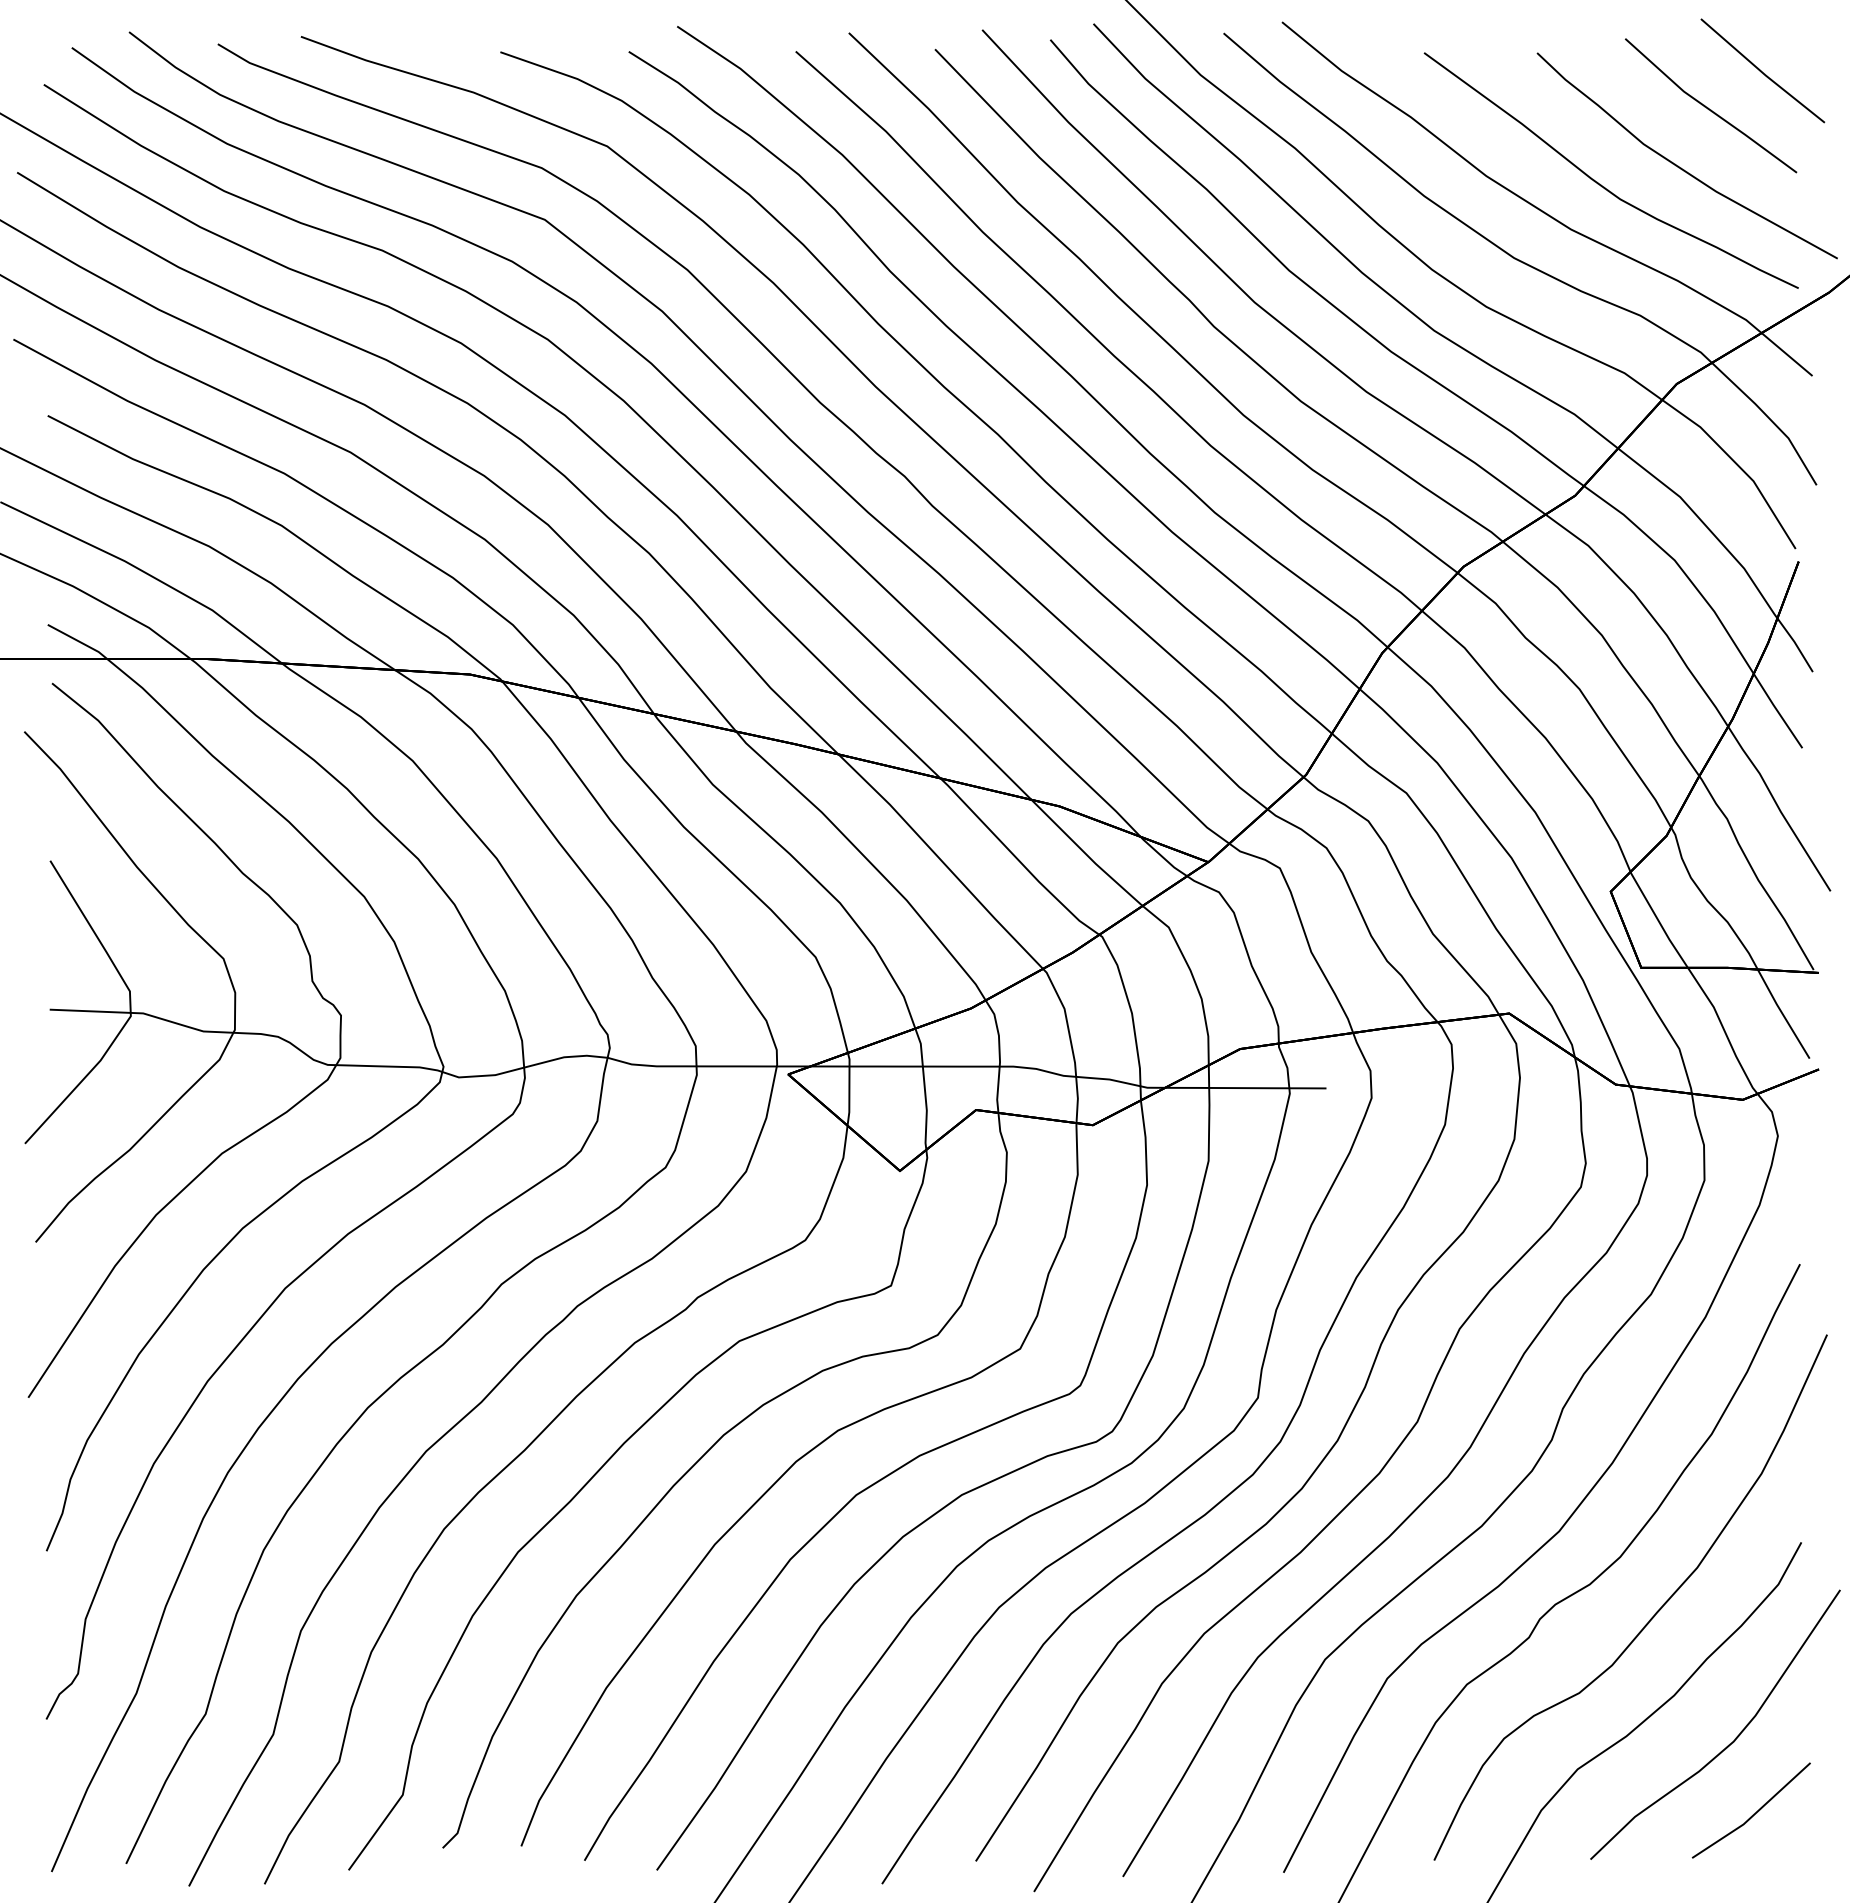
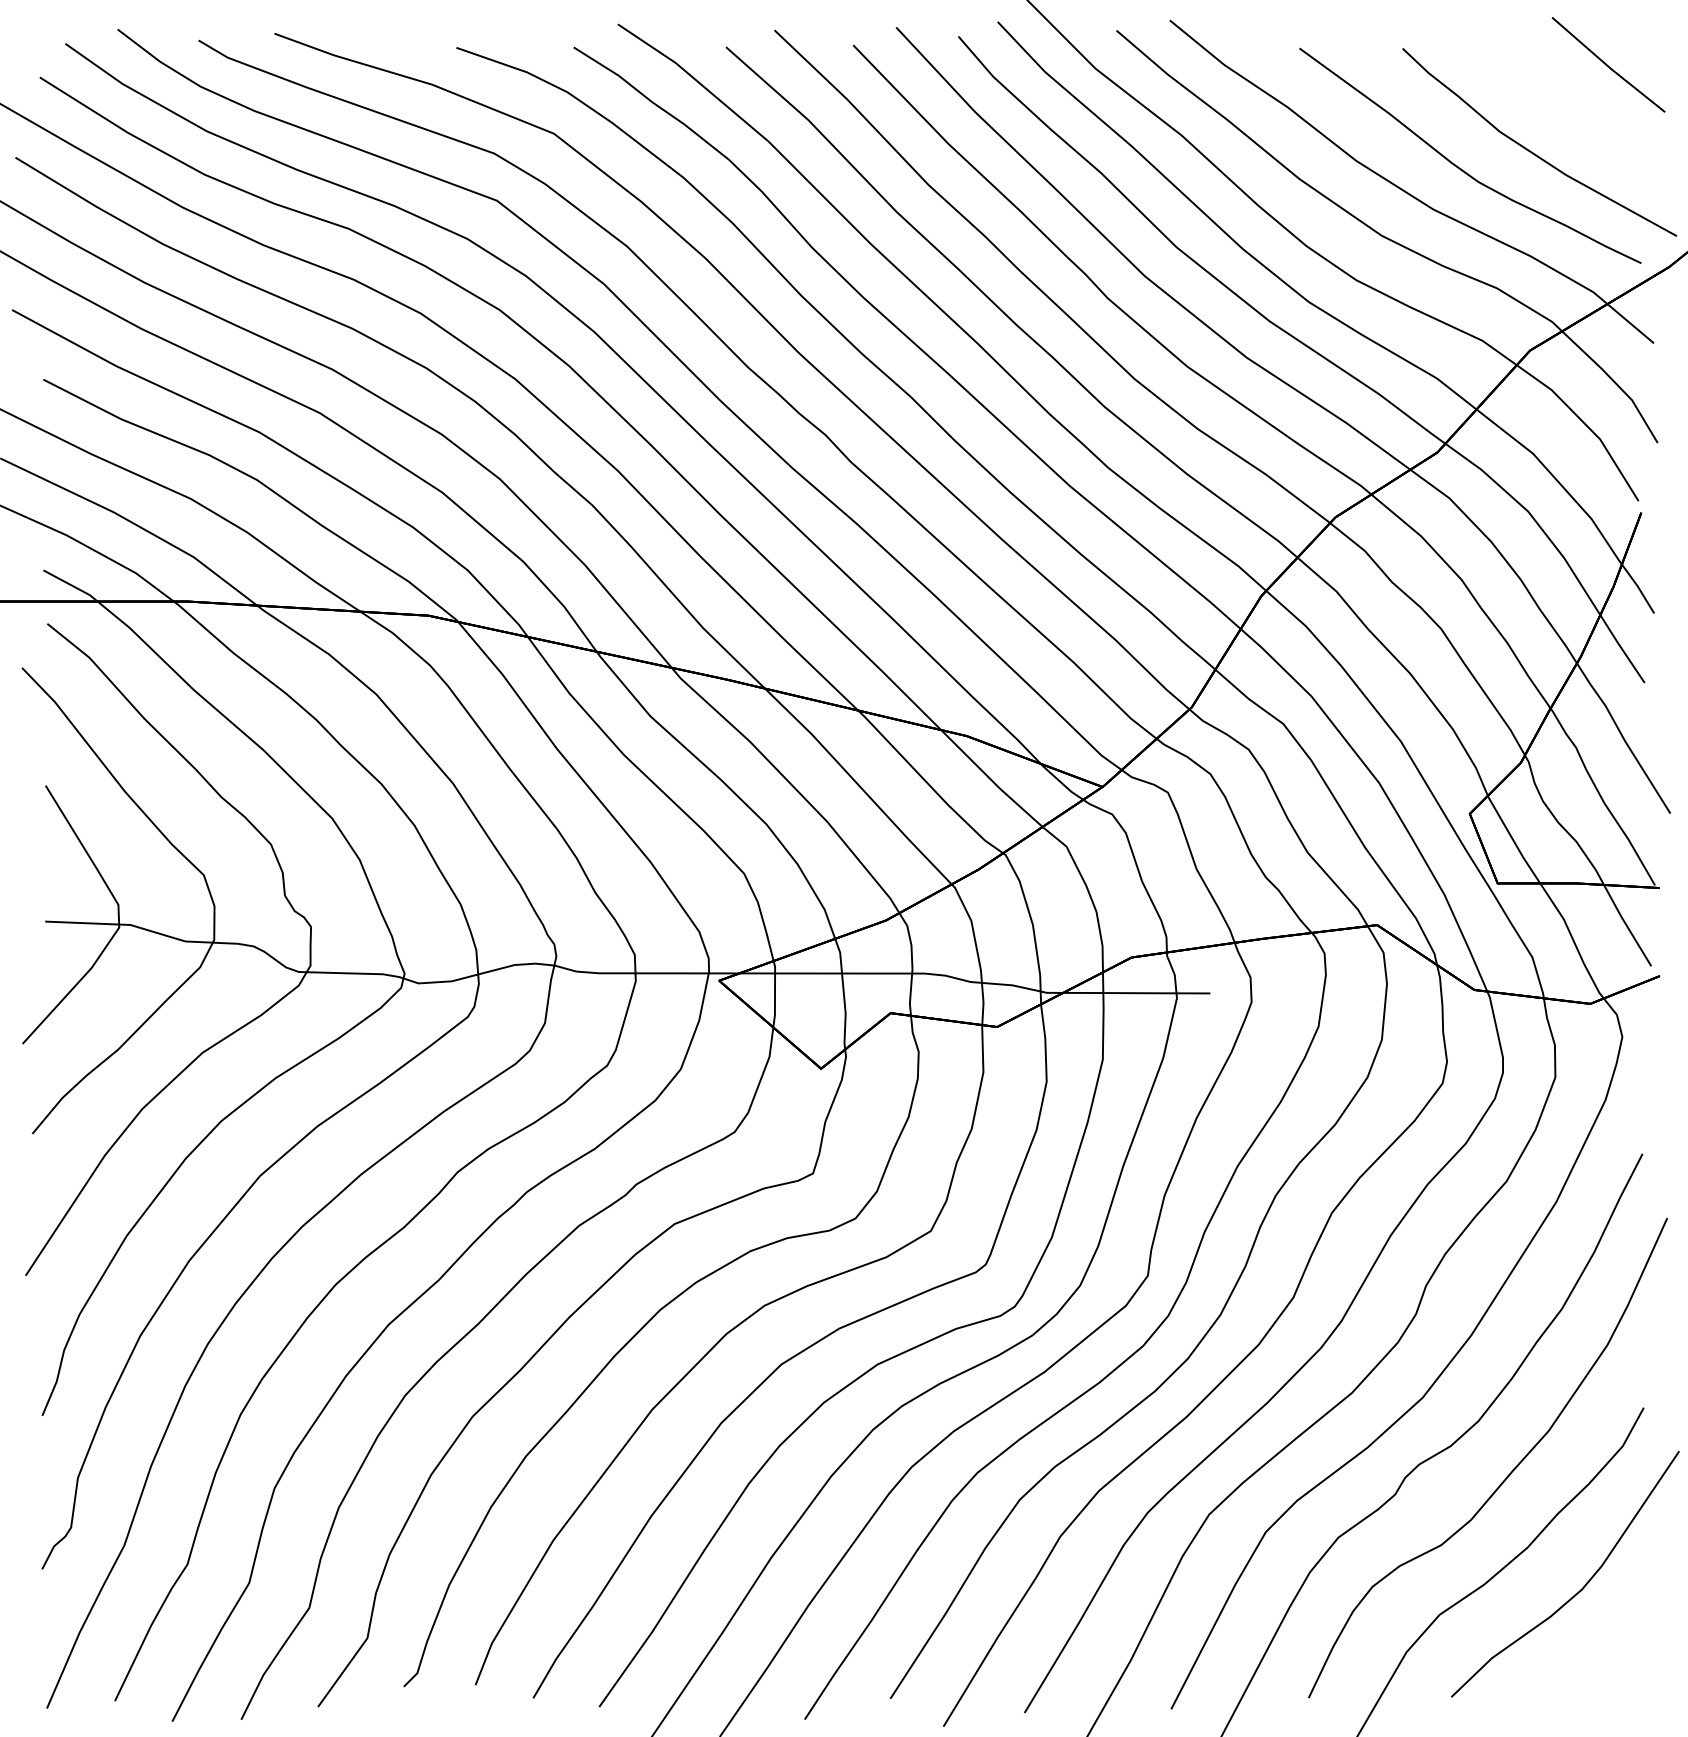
line: (1708, 107) -> (1559, 98), removed
line: (1752, 1814) -> (1599, 1656), removed

